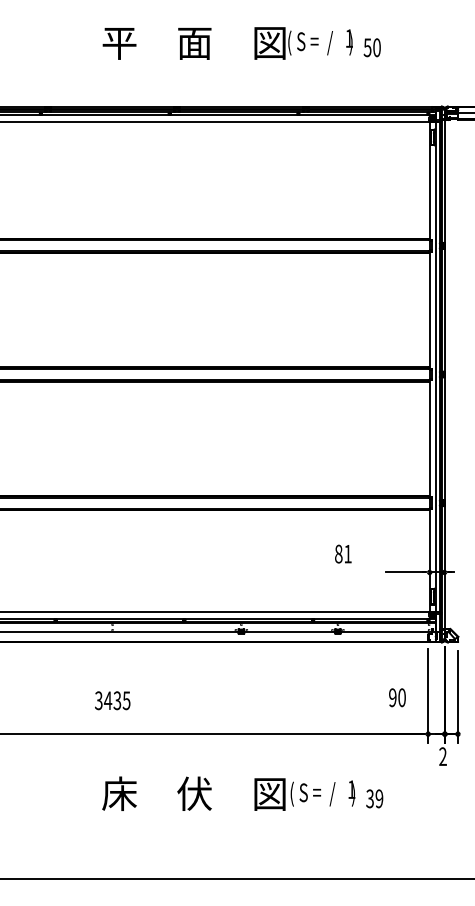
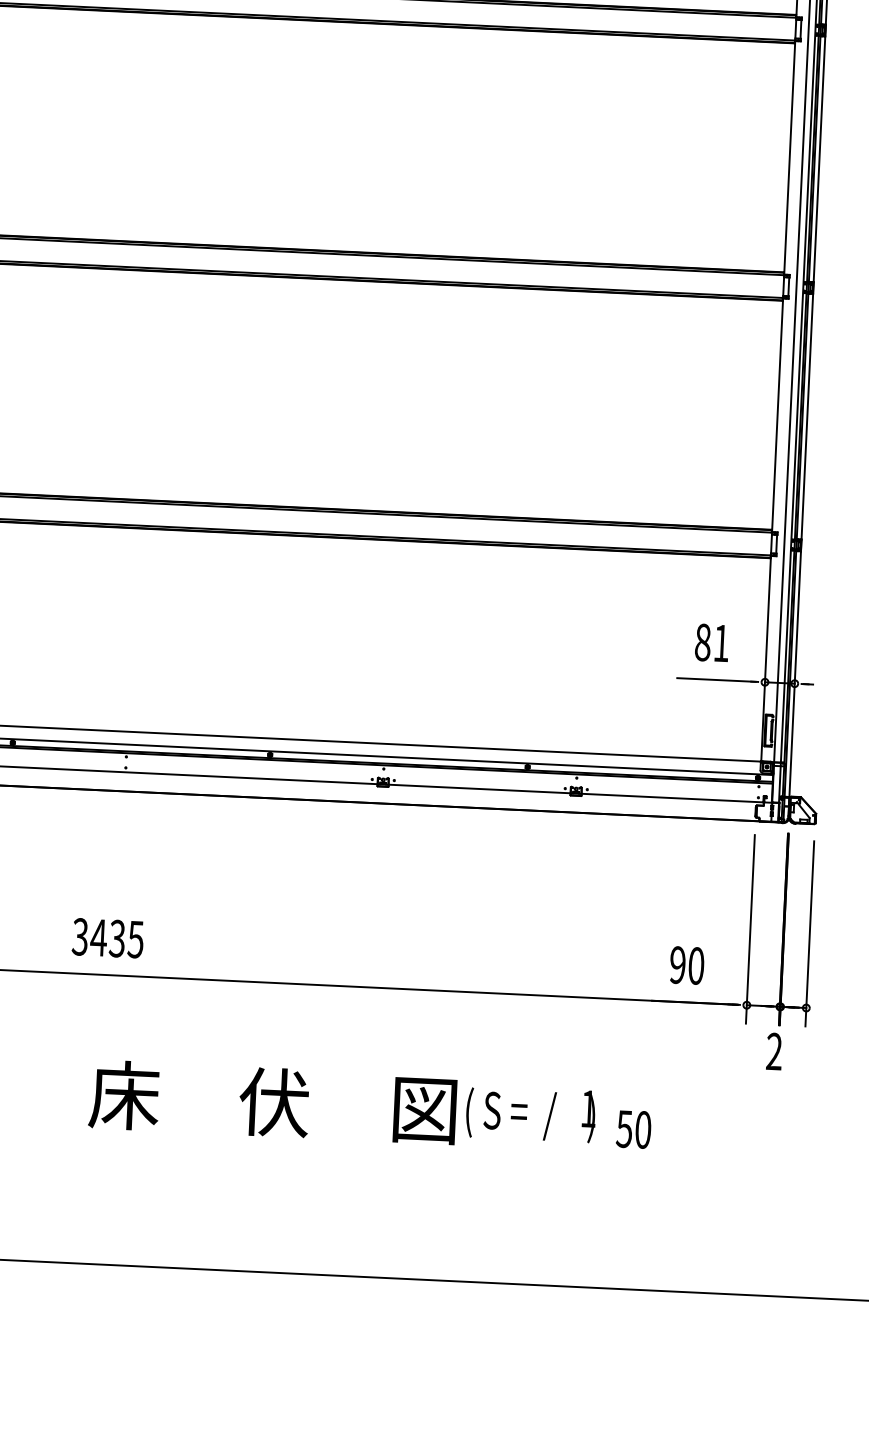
text: (343, 553) -> (712, 641), moved
text: (397, 697) -> (687, 965), moved
text: (112, 700) -> (107, 937), moved
text: (374, 798) -> (633, 1128), 39 -> 50

